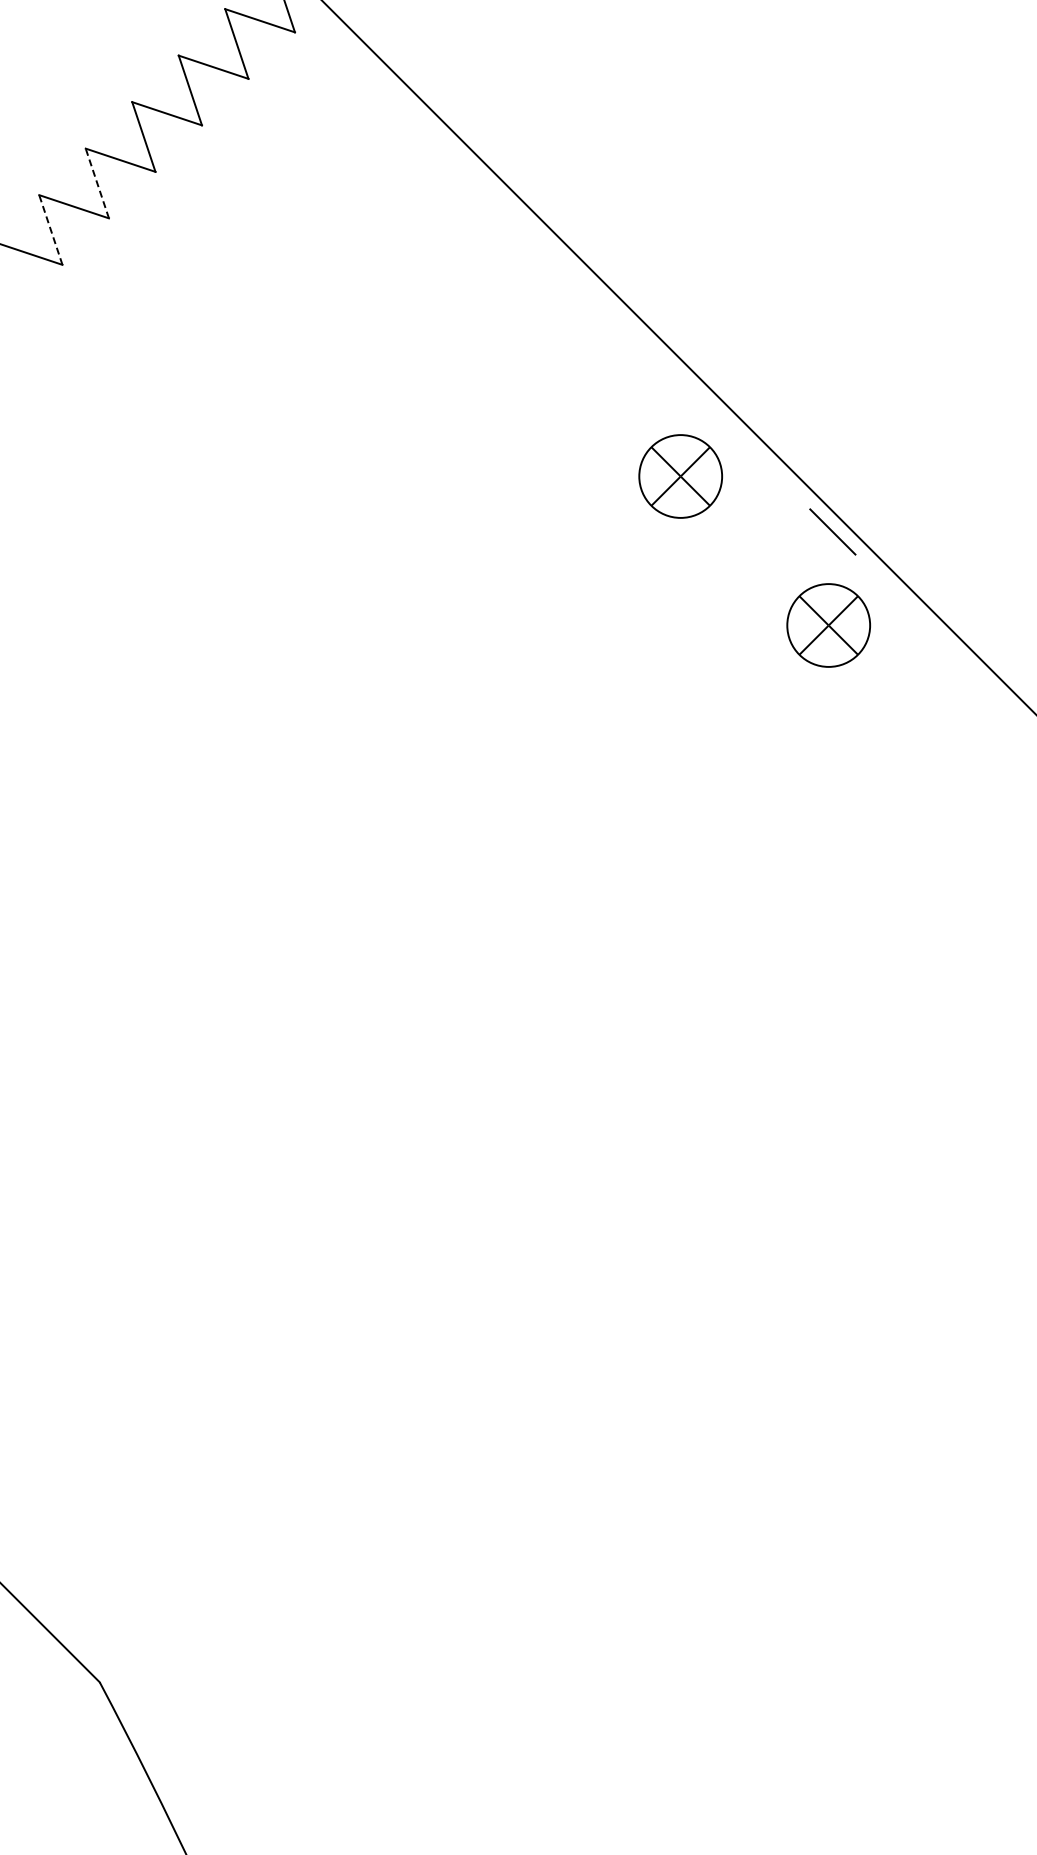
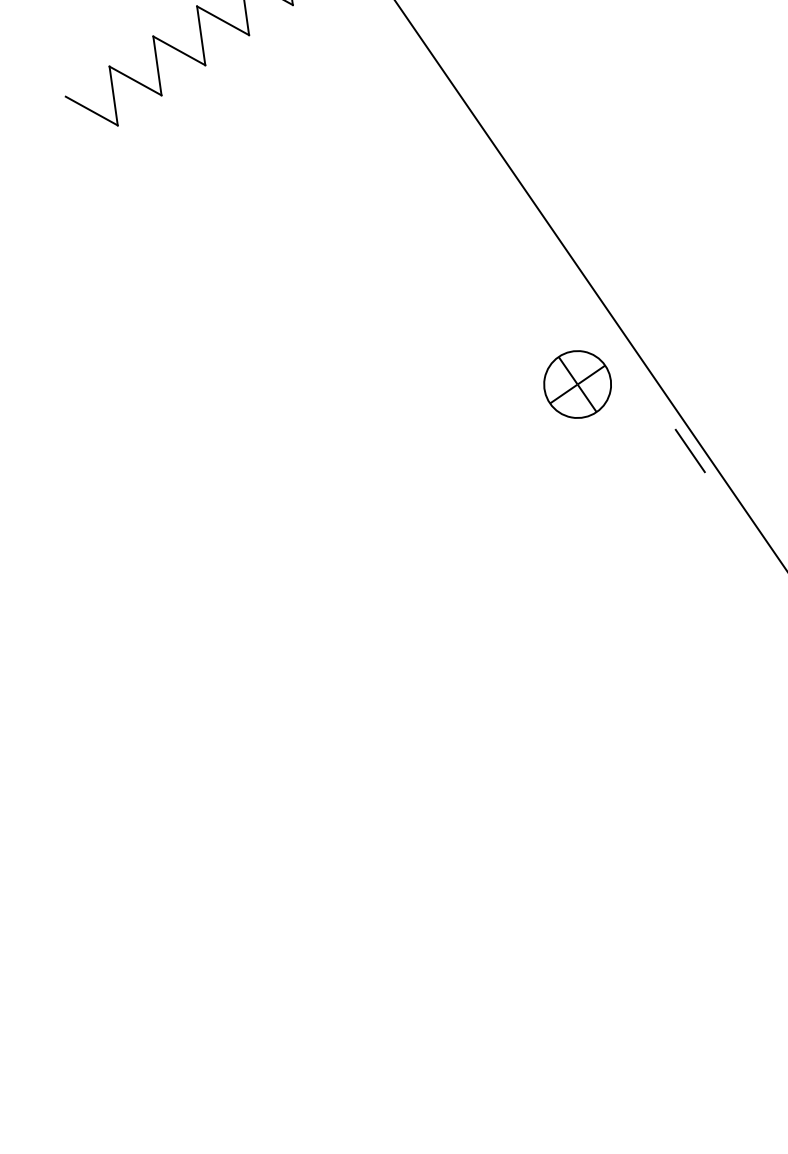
line: (97, 183) -> (157, 65), dashed -> solid
line: (50, 230) -> (113, 96), dashed -> solid
part: (828, 625) -> (673, 524), removed

